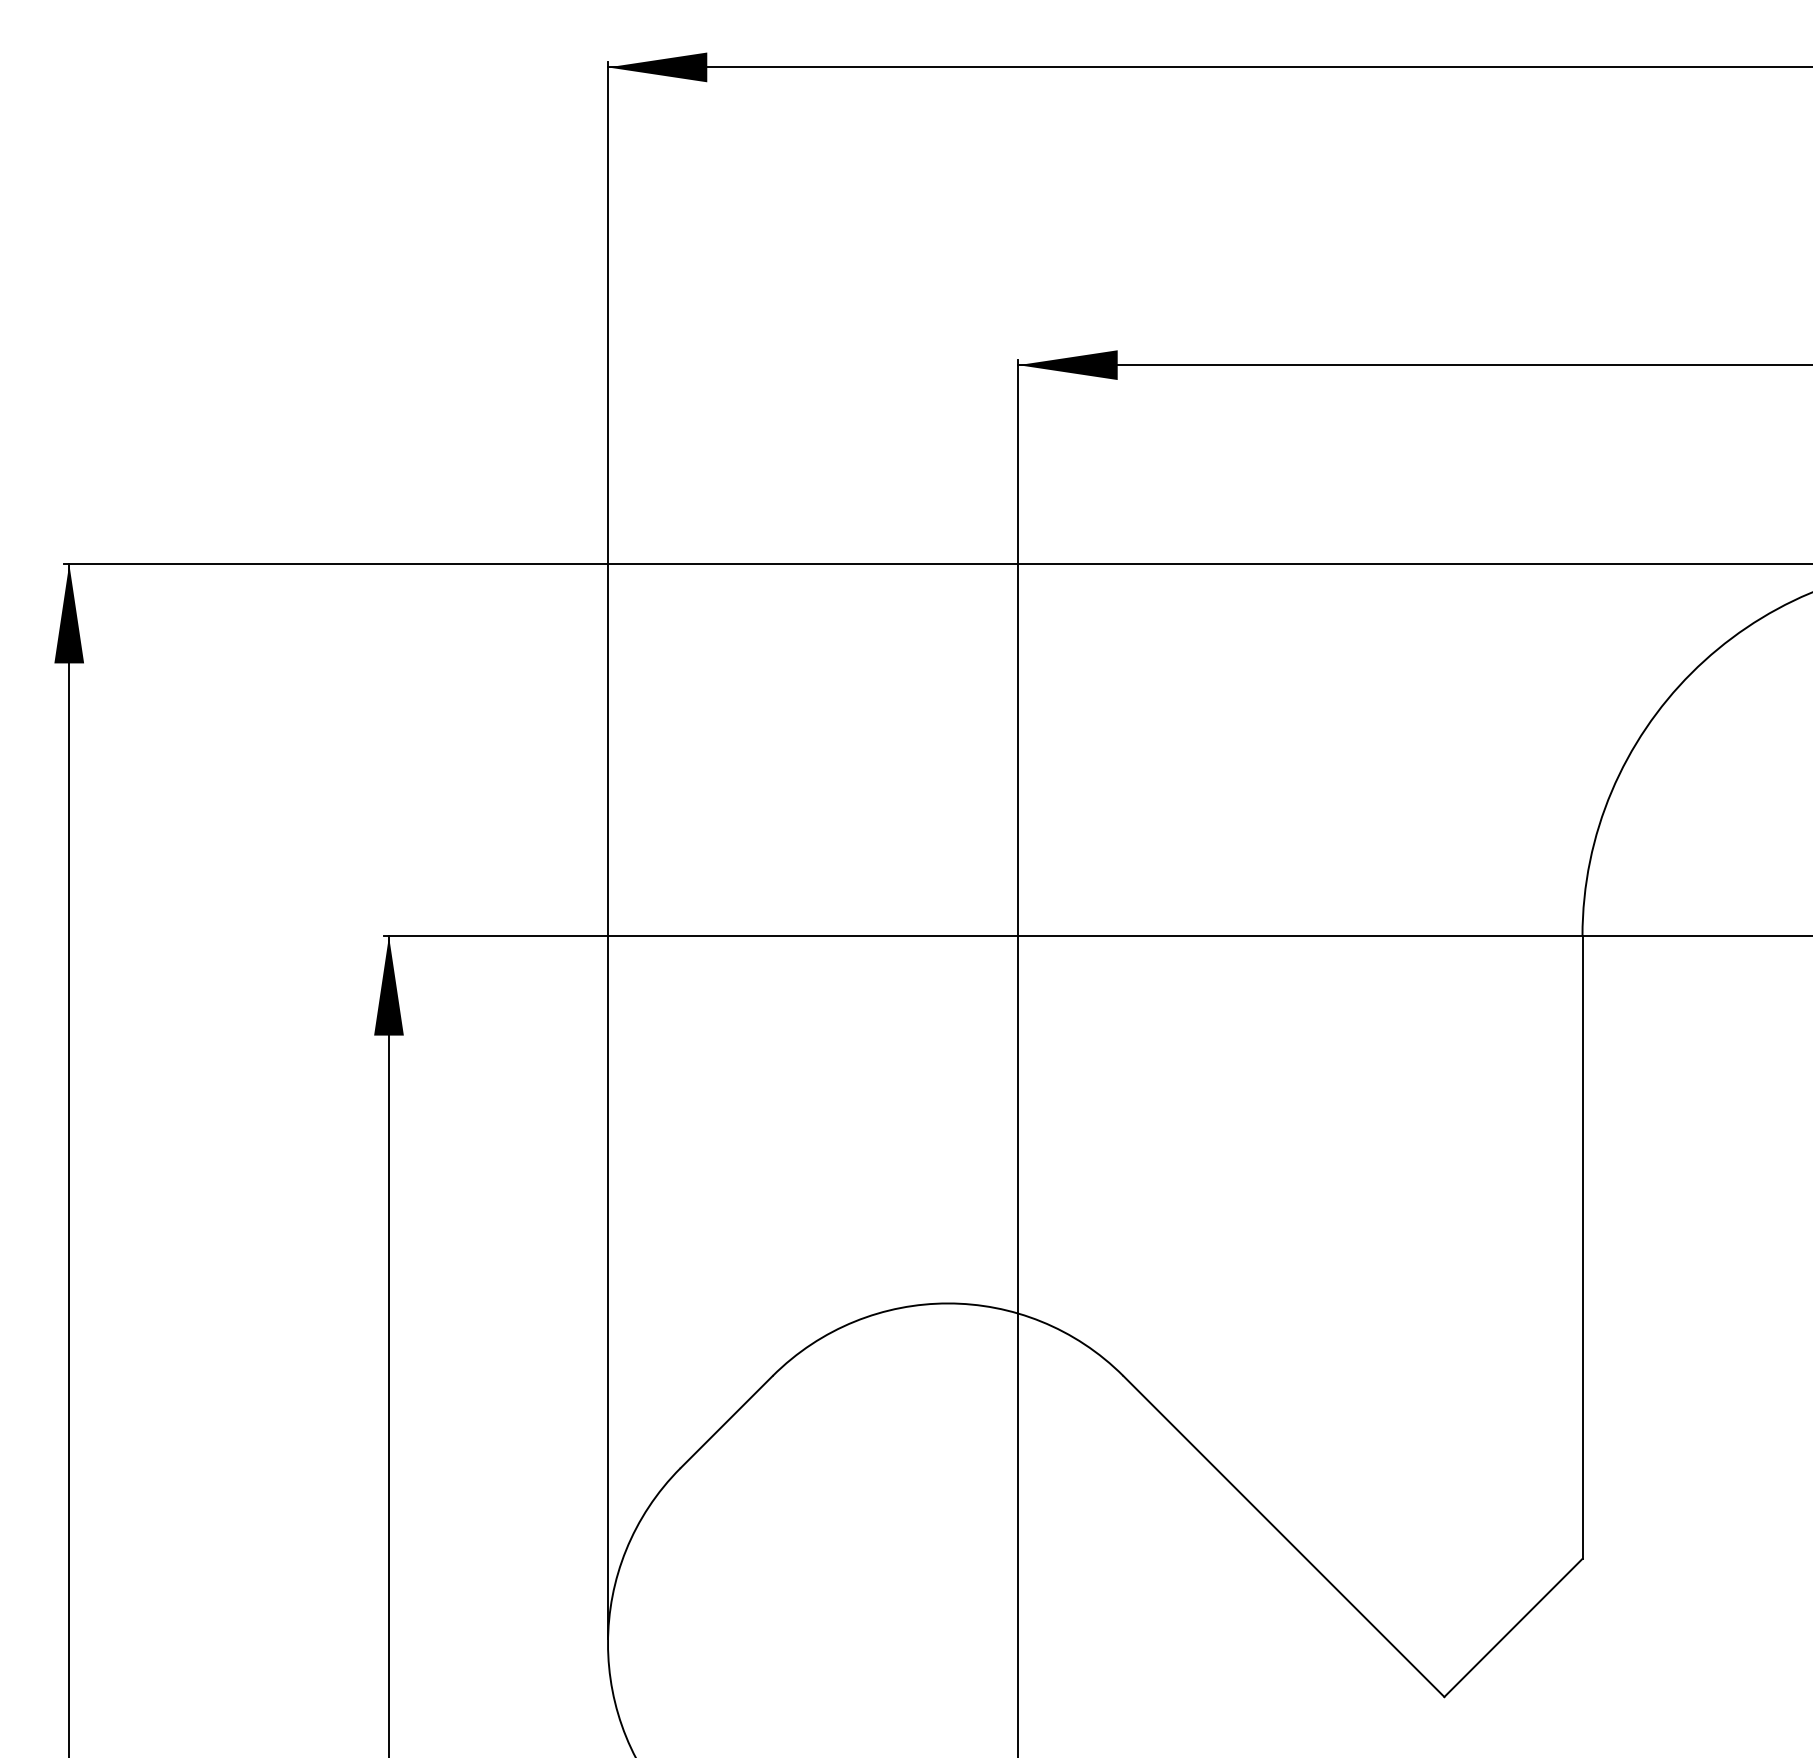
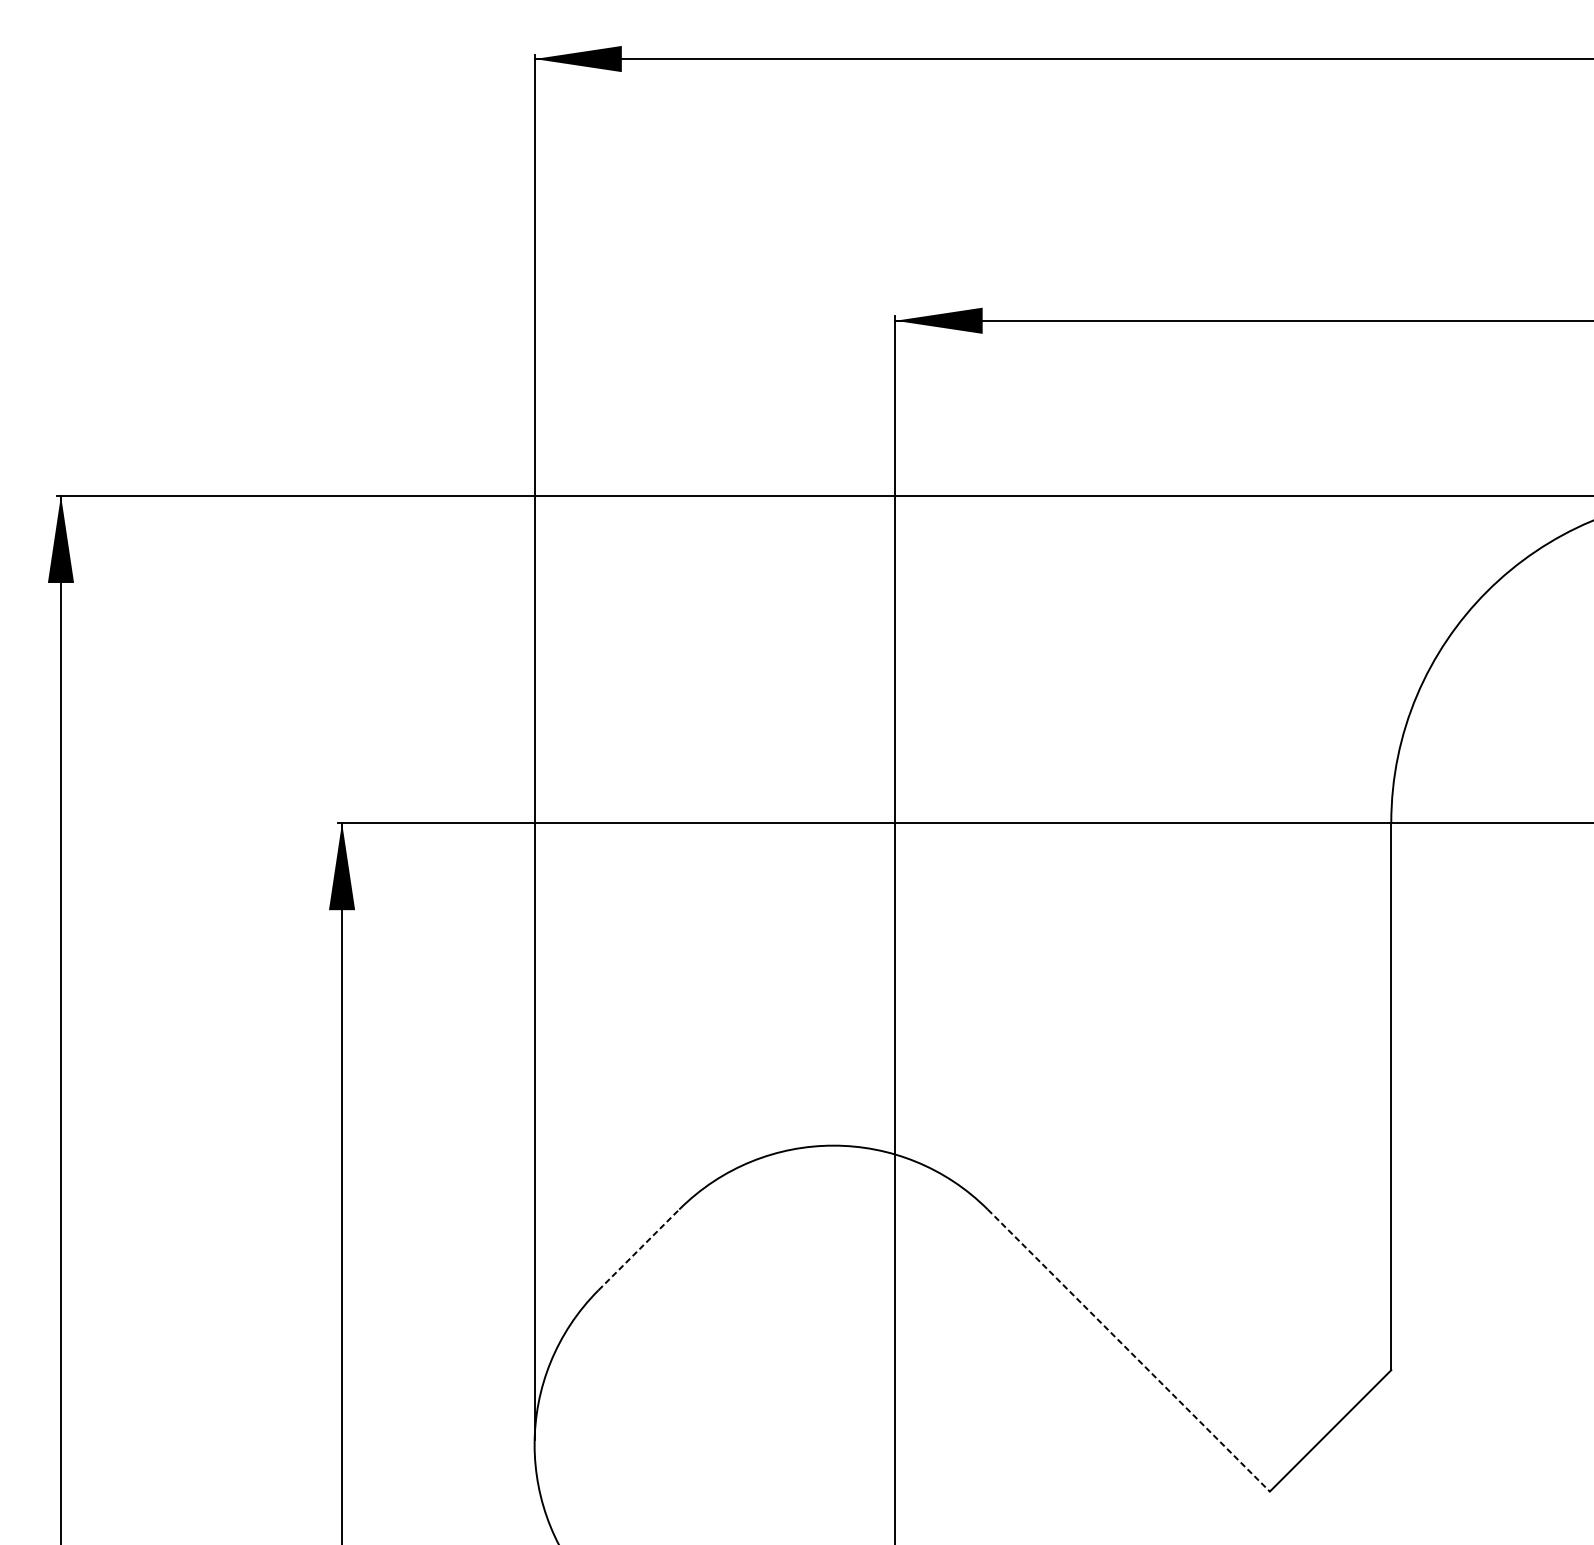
line: (727, 1421) -> (639, 1249), solid -> dashed
line: (1283, 1536) -> (1128, 1350), solid -> dashed

